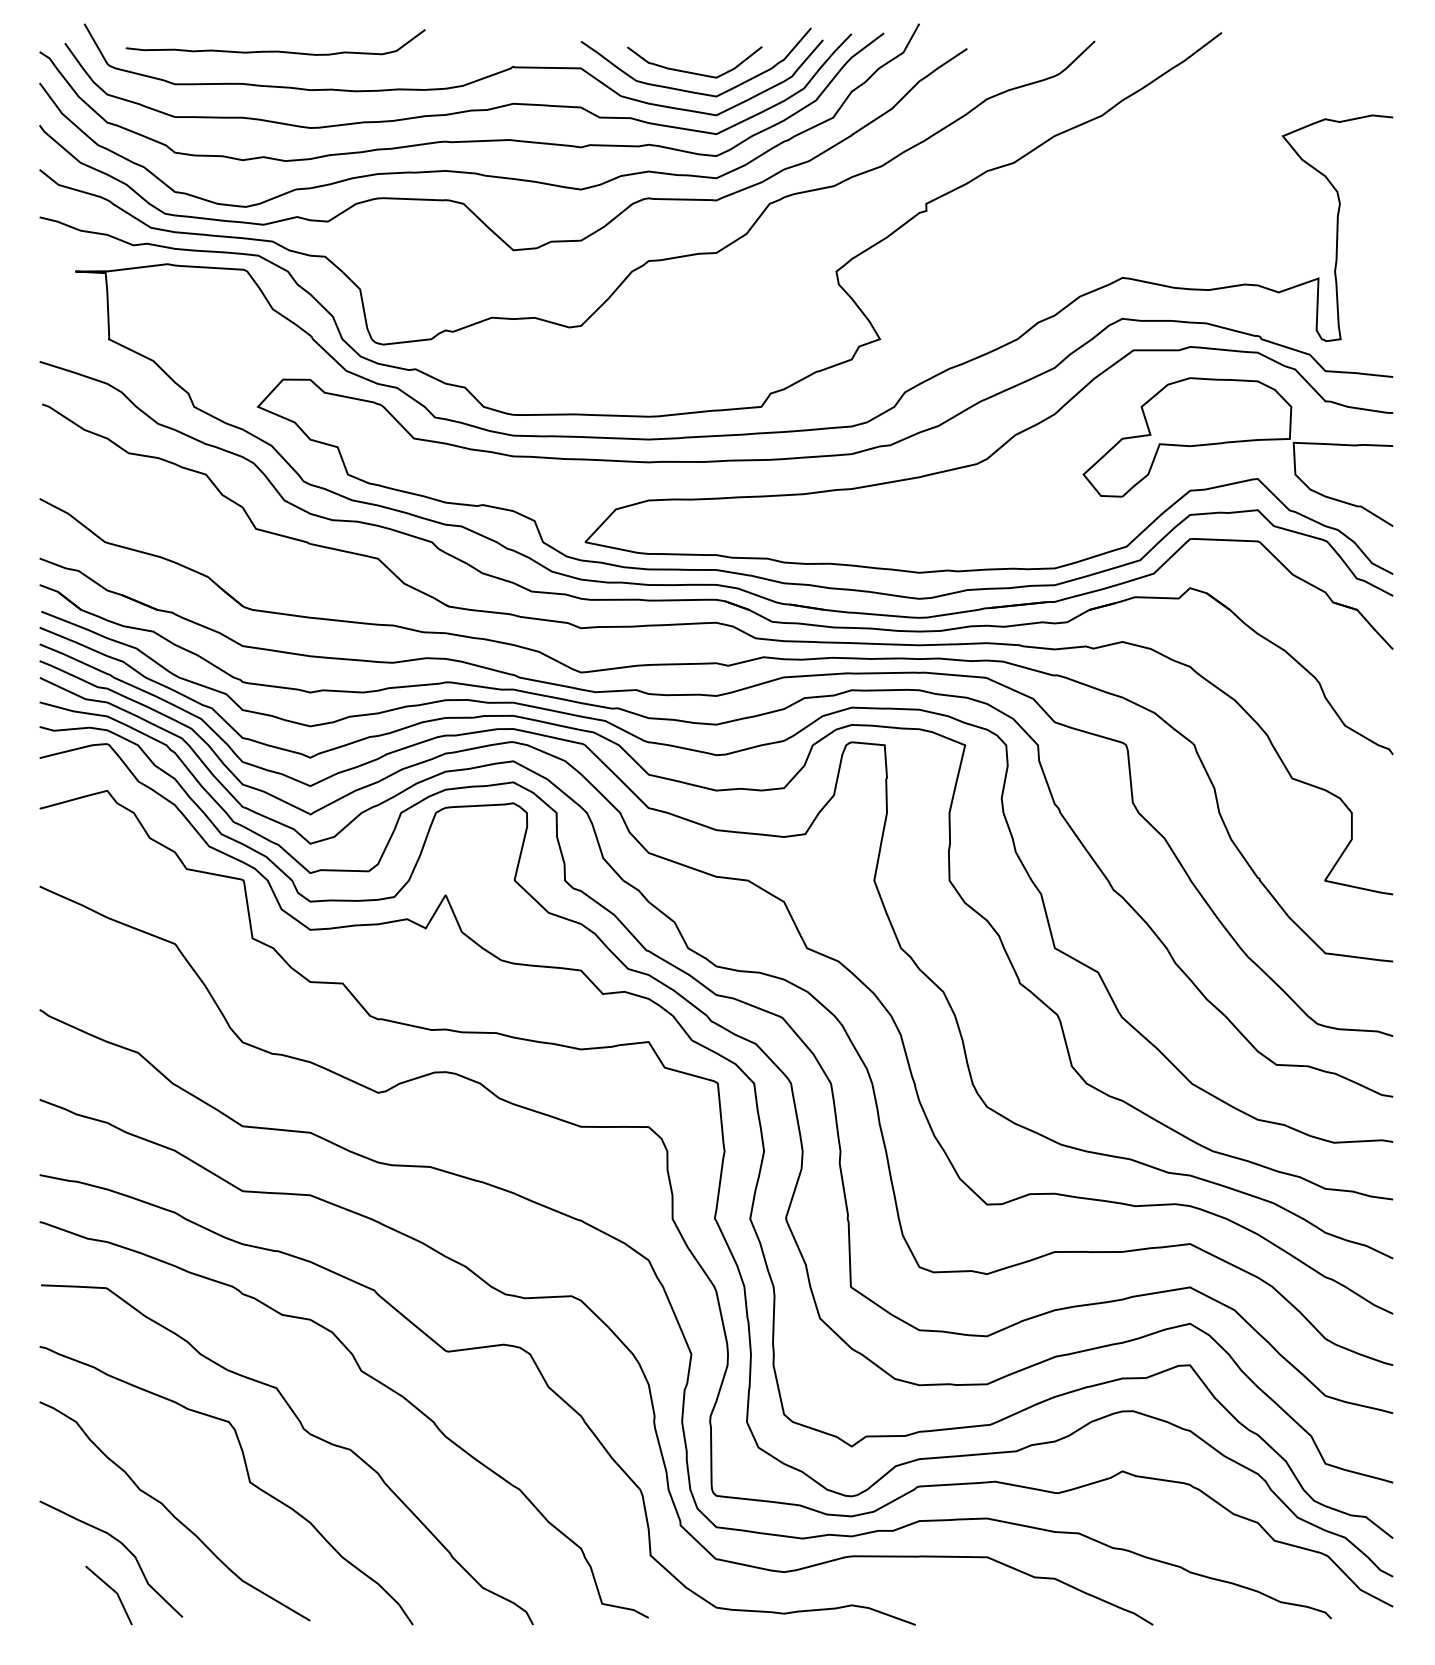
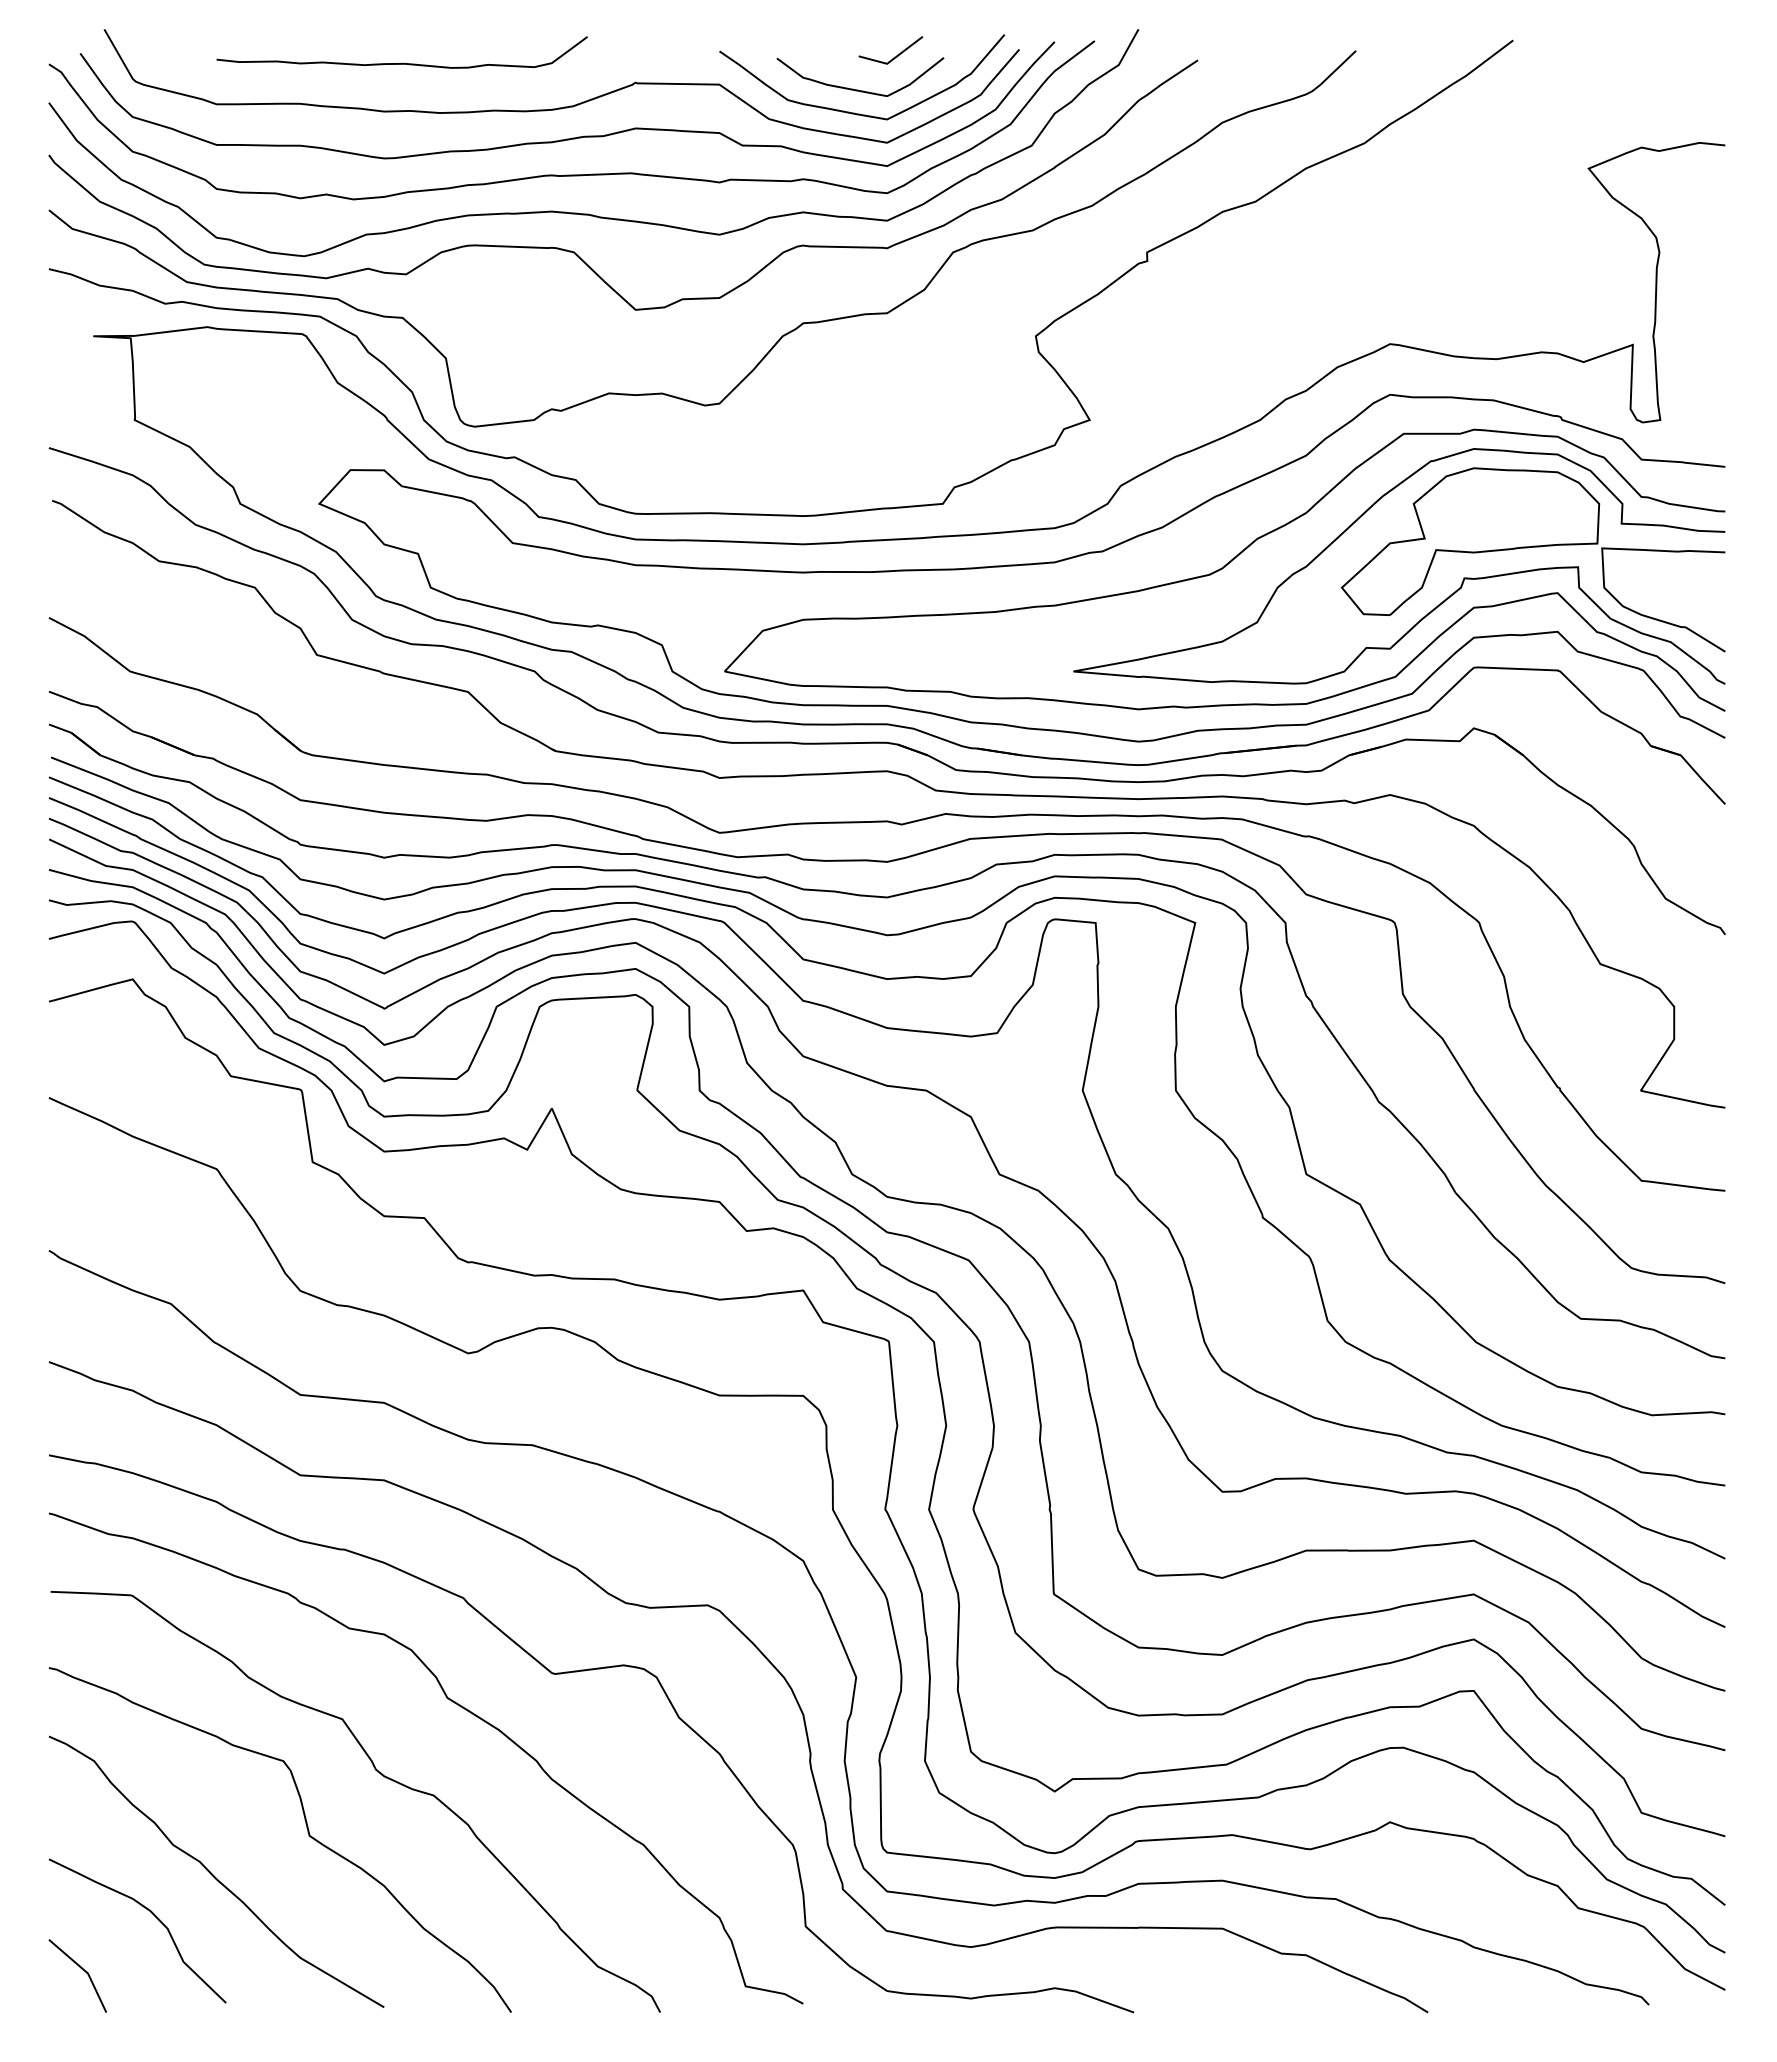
line: (721, 46) -> (893, 57), added
curve: (277, 50) -> (404, 62), moved
curve: (1158, 490) -> (1434, 607), added
line: (111, 1590) -> (81, 1969), moved

